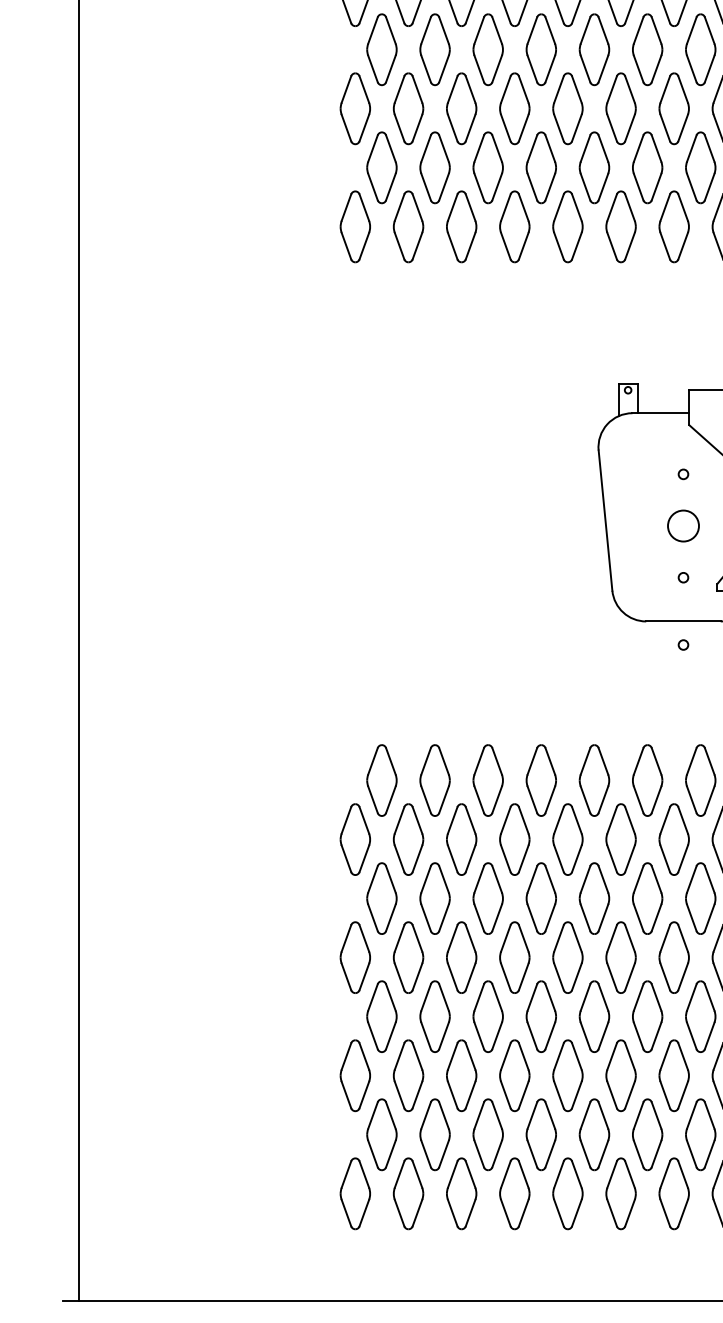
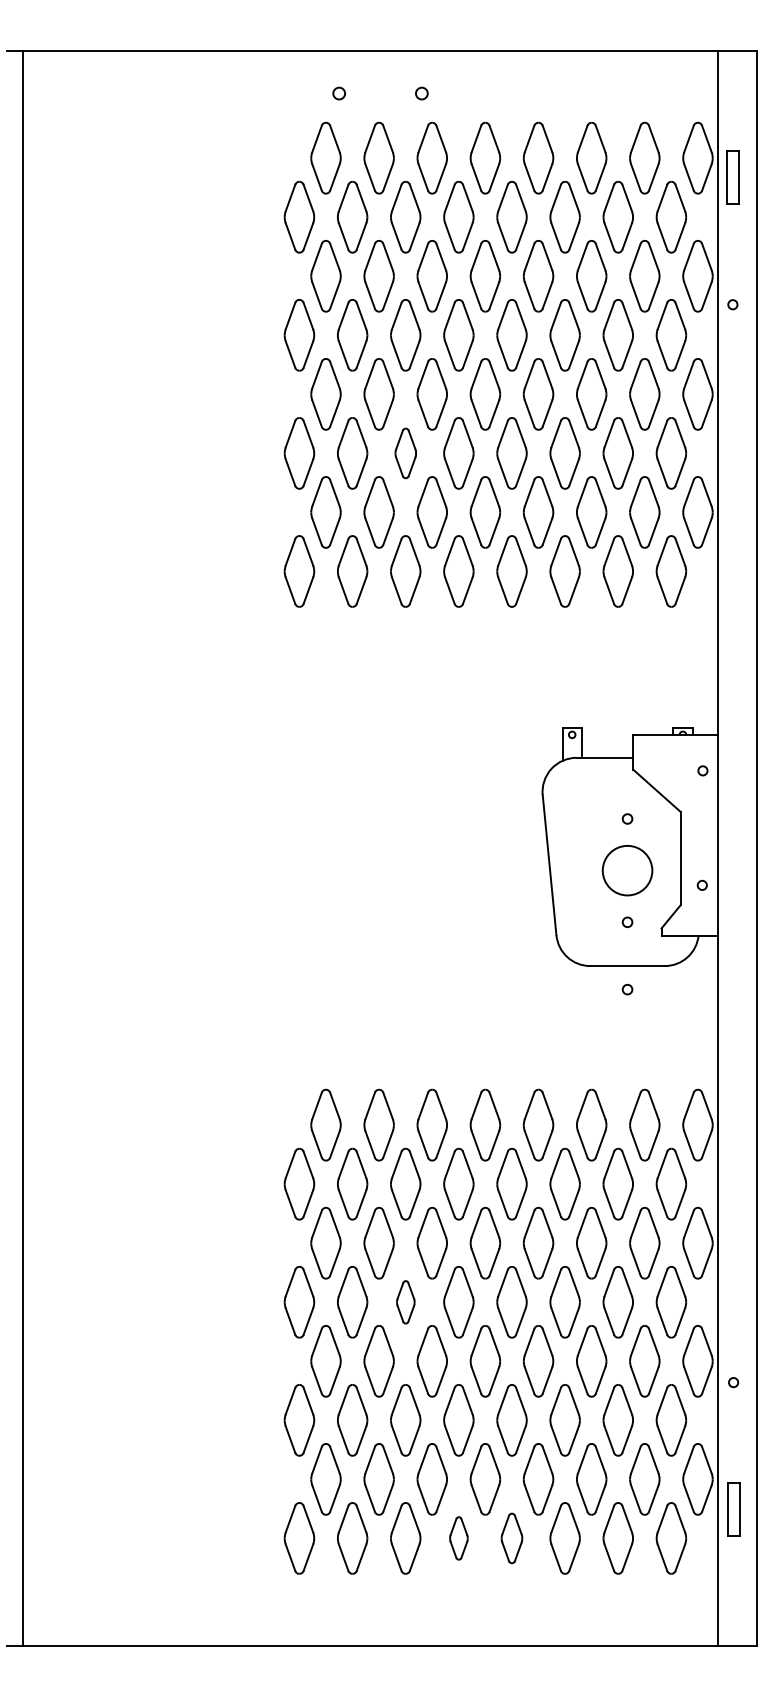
part: (461, 108) -> (405, 453), size x0.7
circle: (683, 525) -> (627, 870), size x1.6
part: (461, 957) -> (405, 1302), size x0.6
part: (514, 1193) -> (458, 1538), size x0.6
part: (567, 1193) -> (511, 1538), size x0.7

